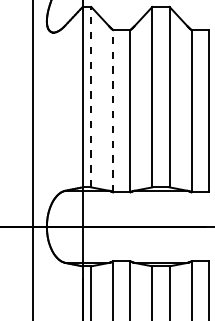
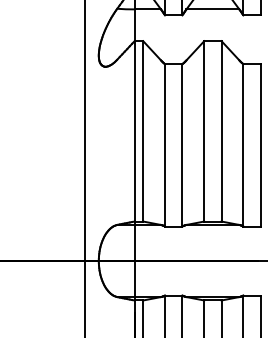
line: (91, 96) -> (143, 130), dashed -> solid
line: (113, 110) -> (165, 144), dashed -> solid

